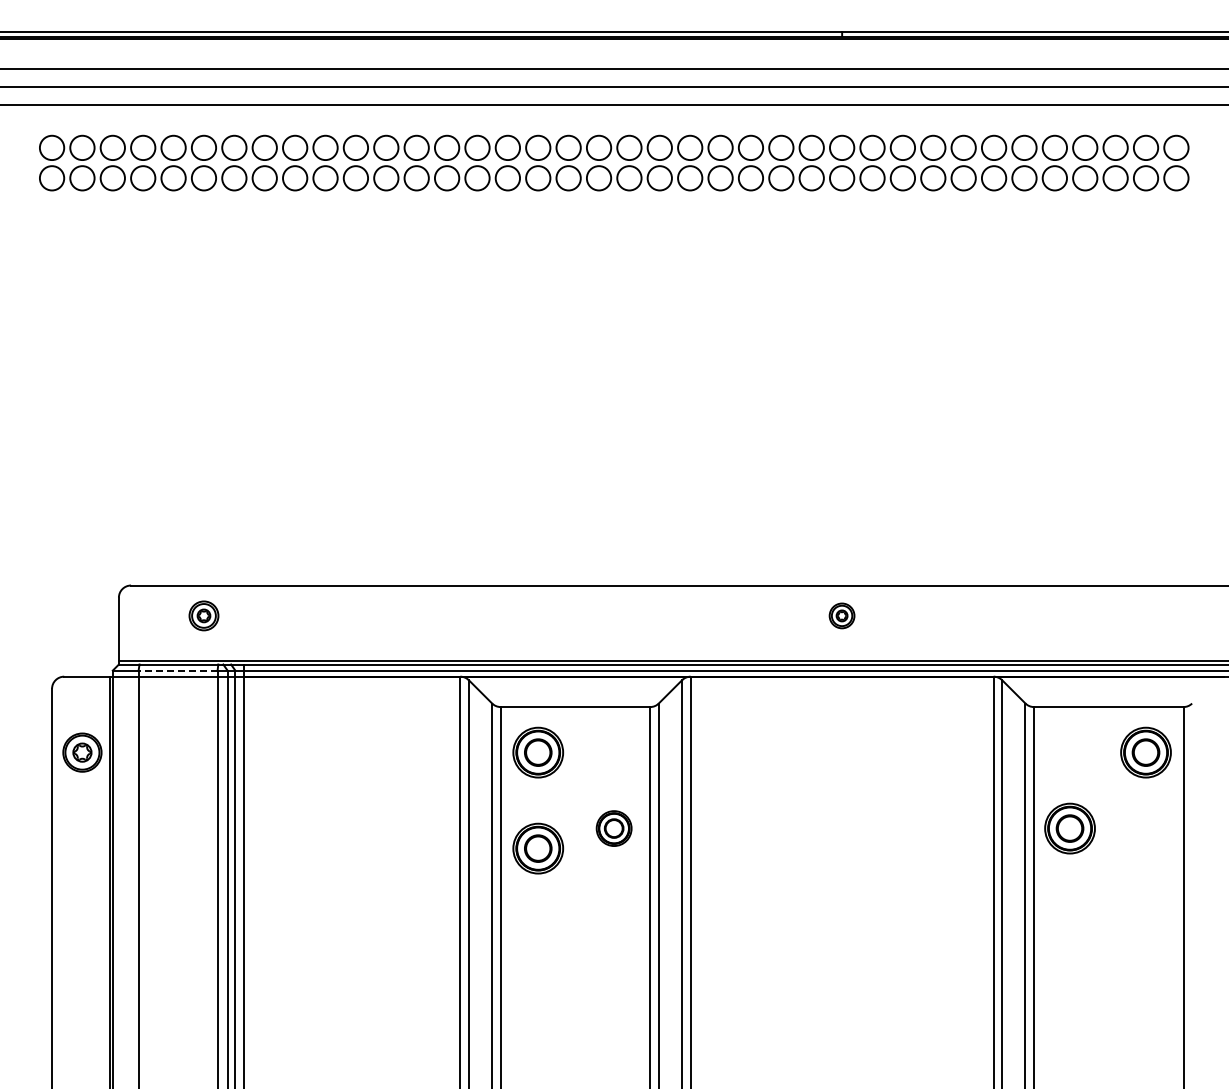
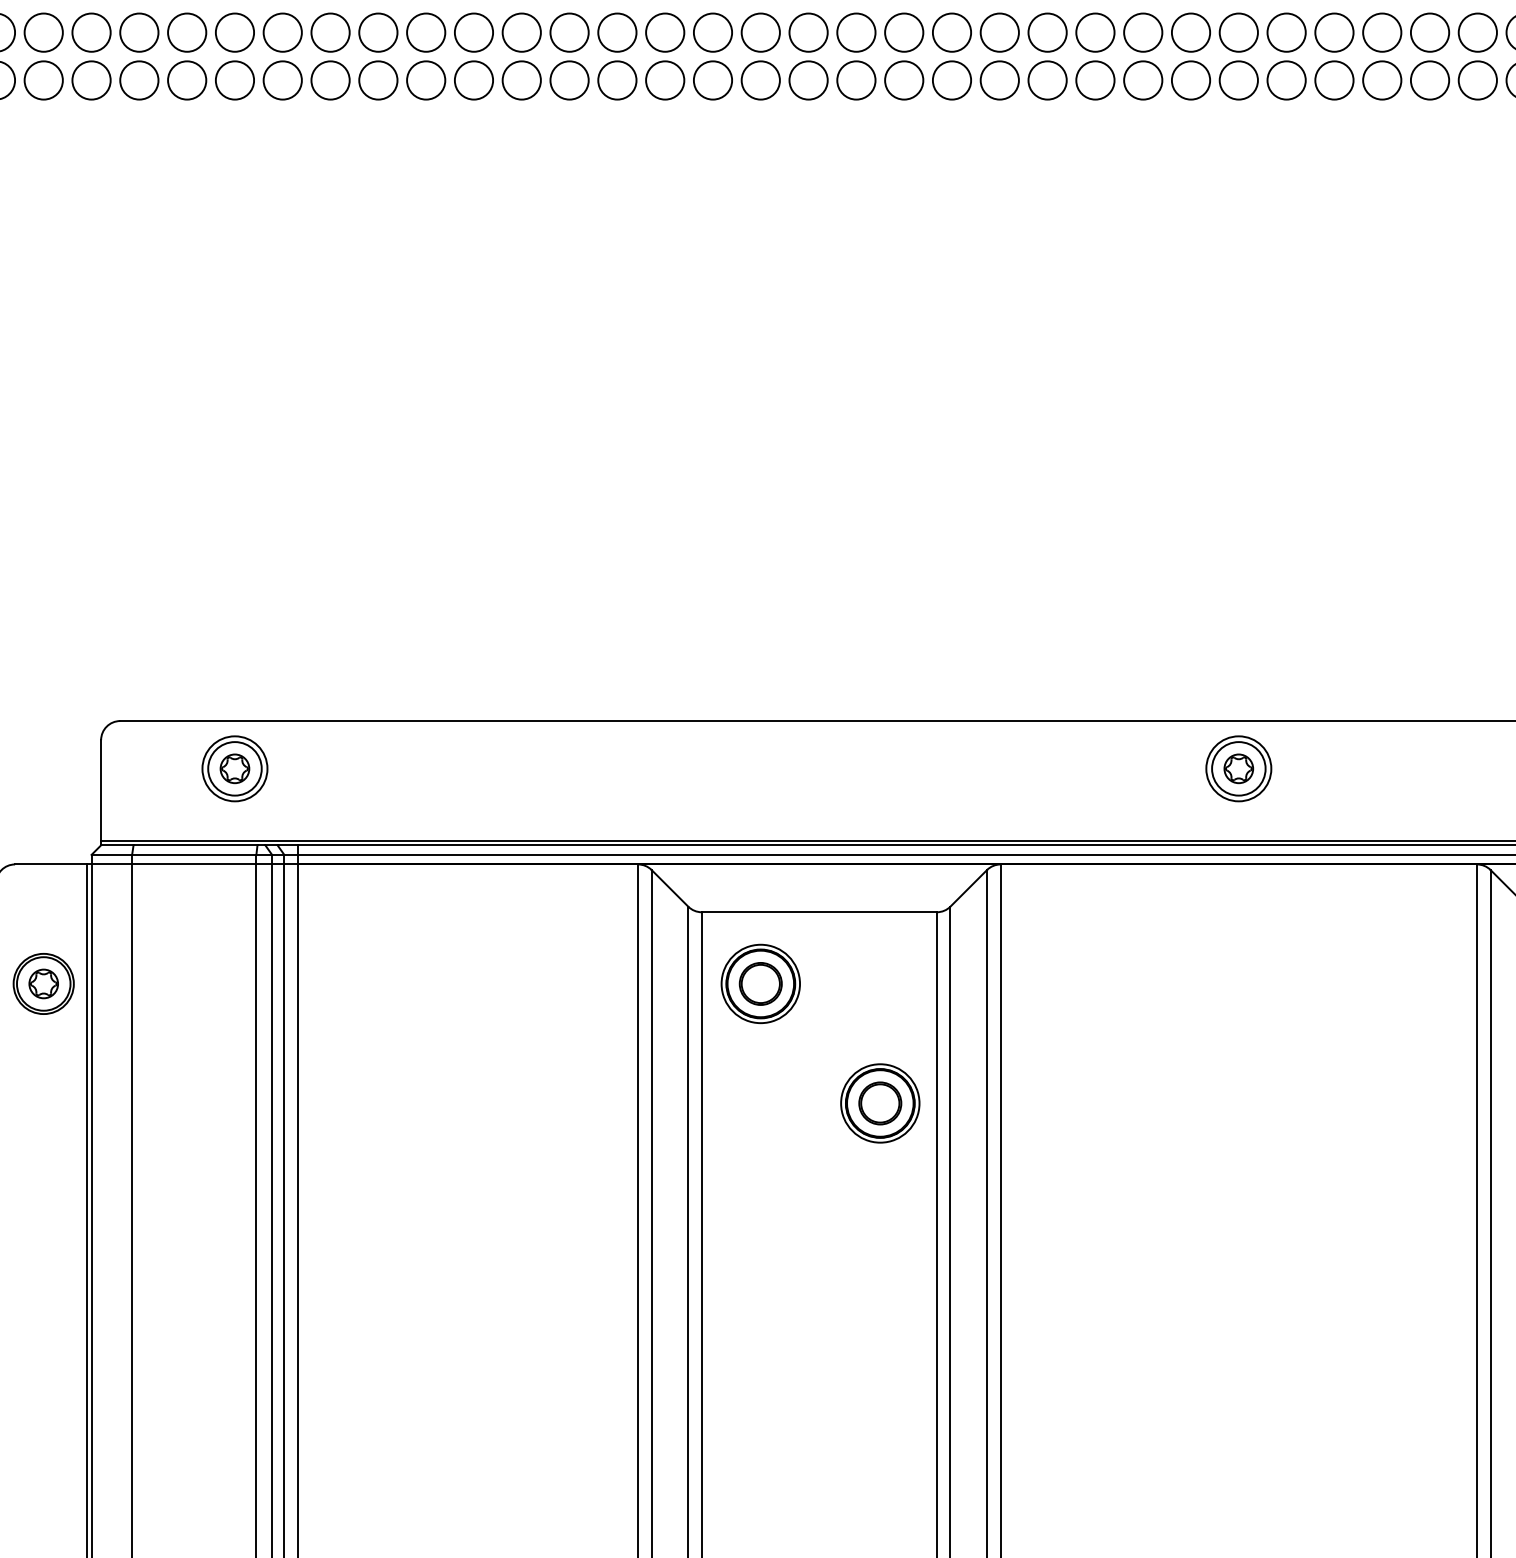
part: (203, 615) -> (234, 768), size x1.43
part: (841, 615) -> (1237, 768), size x1.67
line: (177, 670) -> (193, 854), dashed -> solid
part: (613, 828) -> (879, 1103), size x1.43
part: (538, 848) -> (761, 1134), removed

